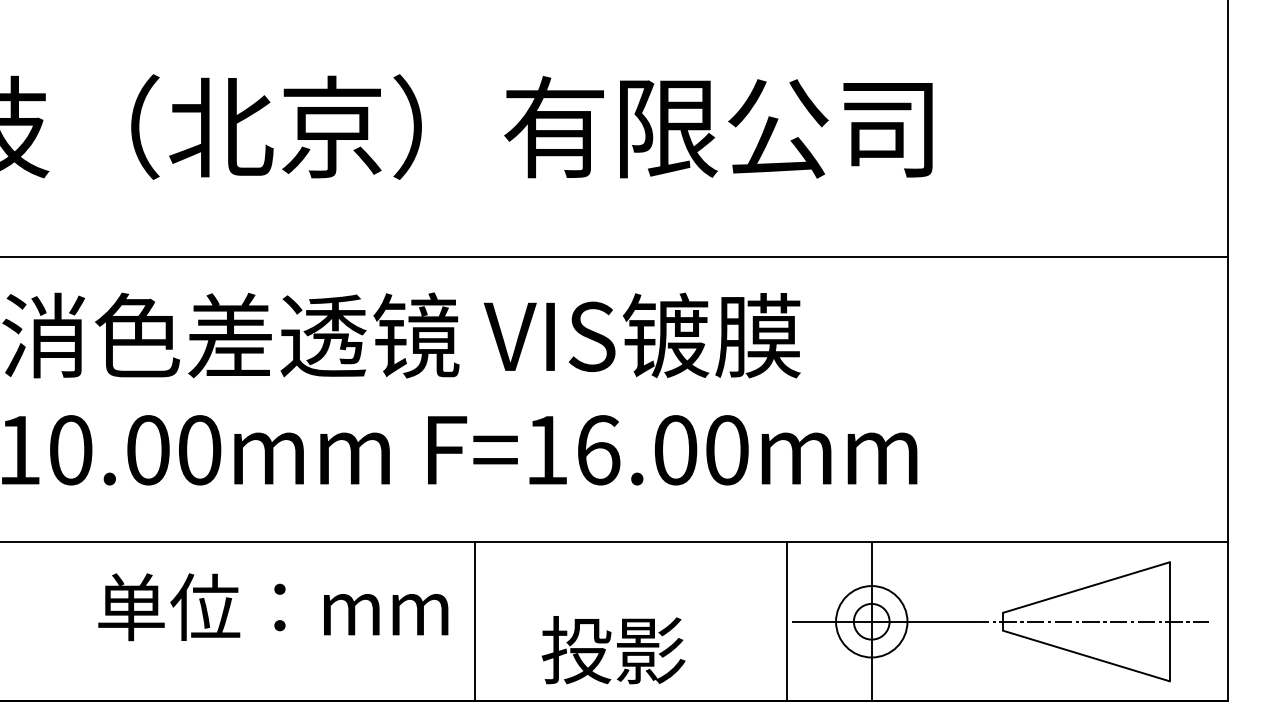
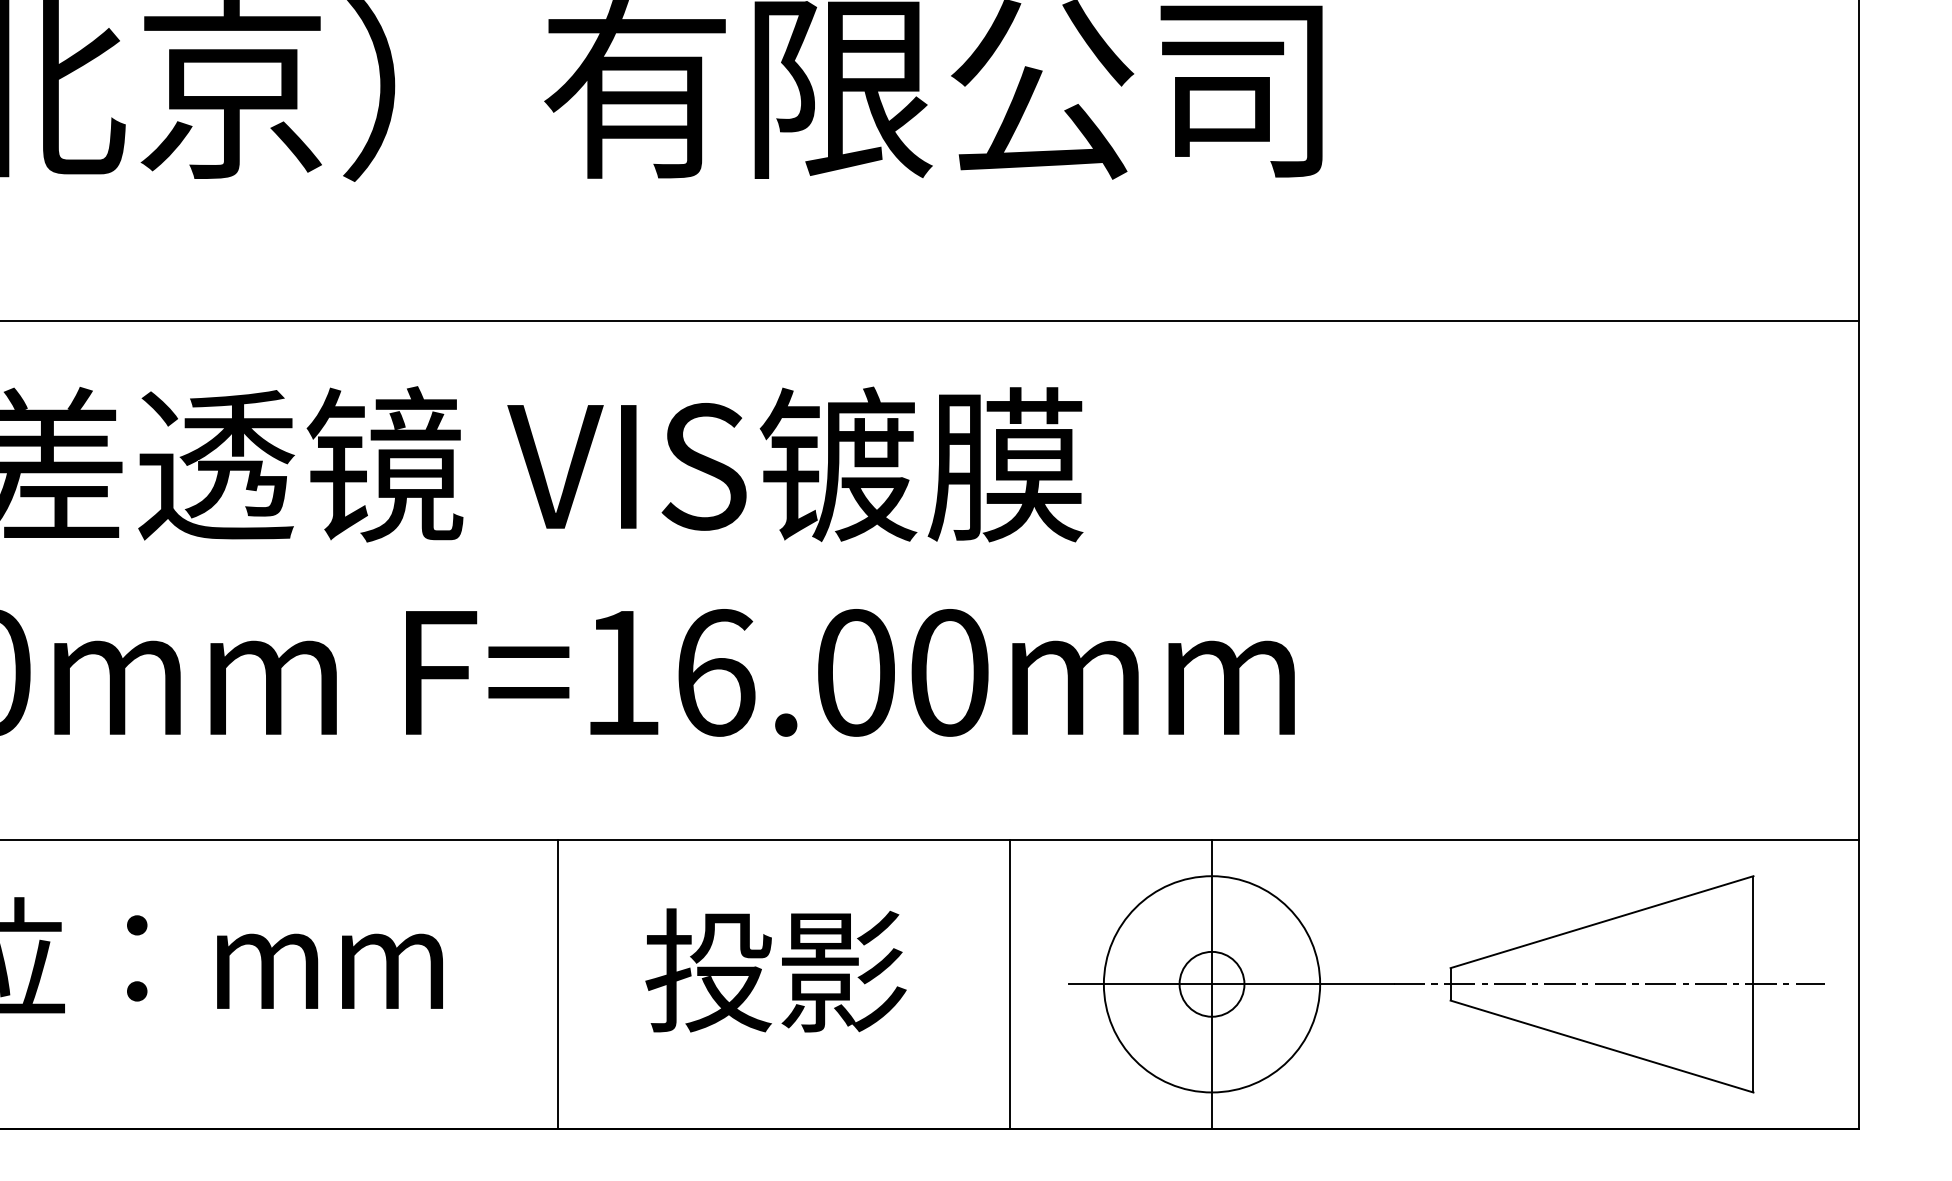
line: (474, 621) -> (557, 983), moved
line: (787, 621) -> (1009, 983), moved
circle: (871, 621) -> (1211, 983), size x1.67
text: (613, 650) -> (775, 971), moved

